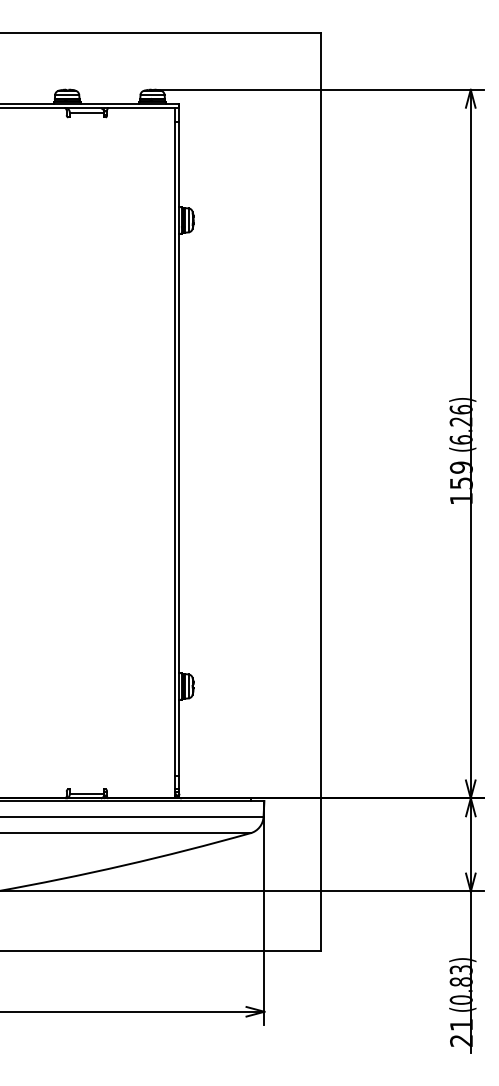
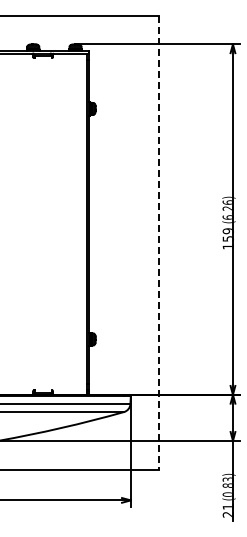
line: (322, 492) -> (159, 243), solid -> dashed

